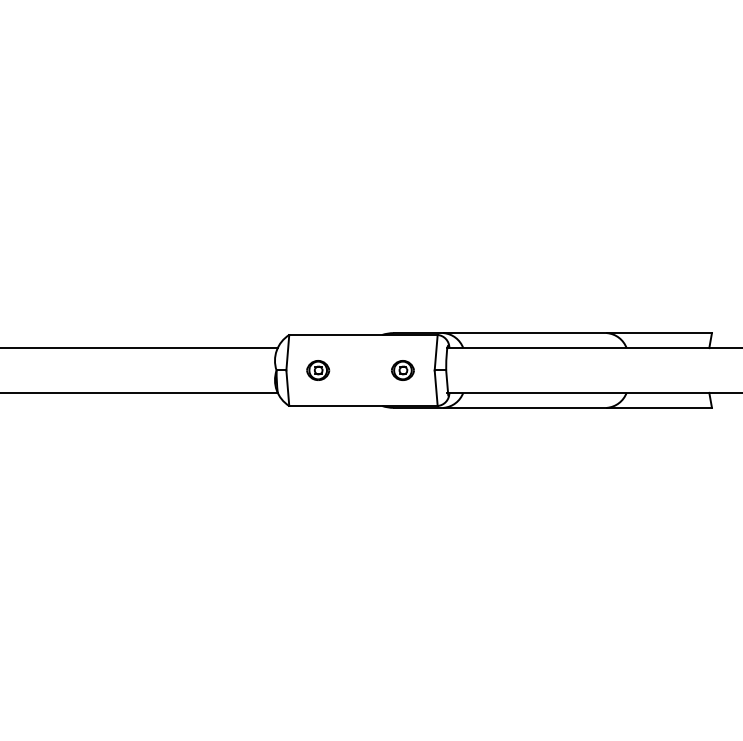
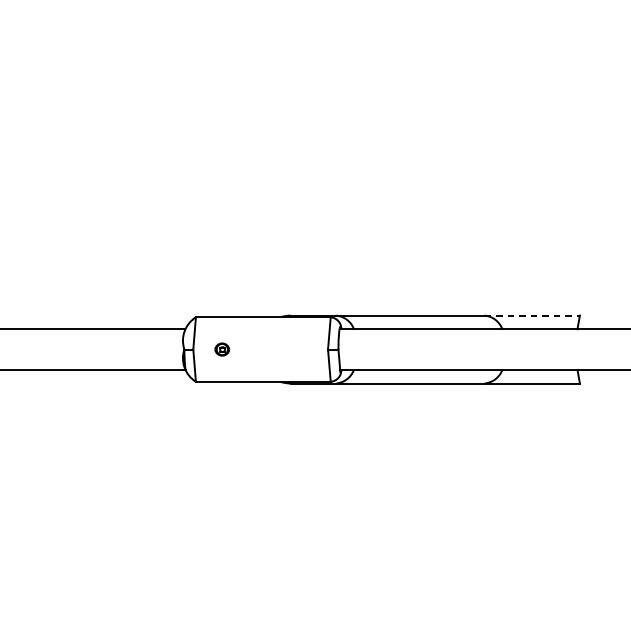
line: (660, 333) -> (533, 315), solid -> dashed
part: (318, 370) -> (222, 349), size x0.7
part: (402, 370) -> (298, 349), removed

